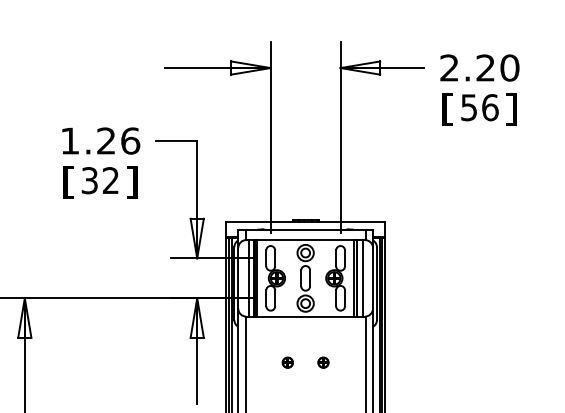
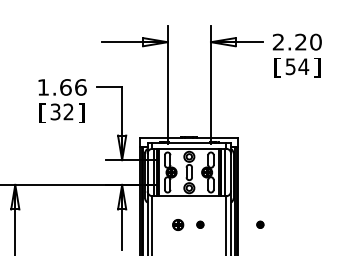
text: (489, 107) -> (303, 66), 56 -> 54
text: (105, 141) -> (65, 87), 1.26 -> 1.66
part: (288, 362) -> (178, 224), size x1.6
part: (420, 362) -> (260, 224), added

